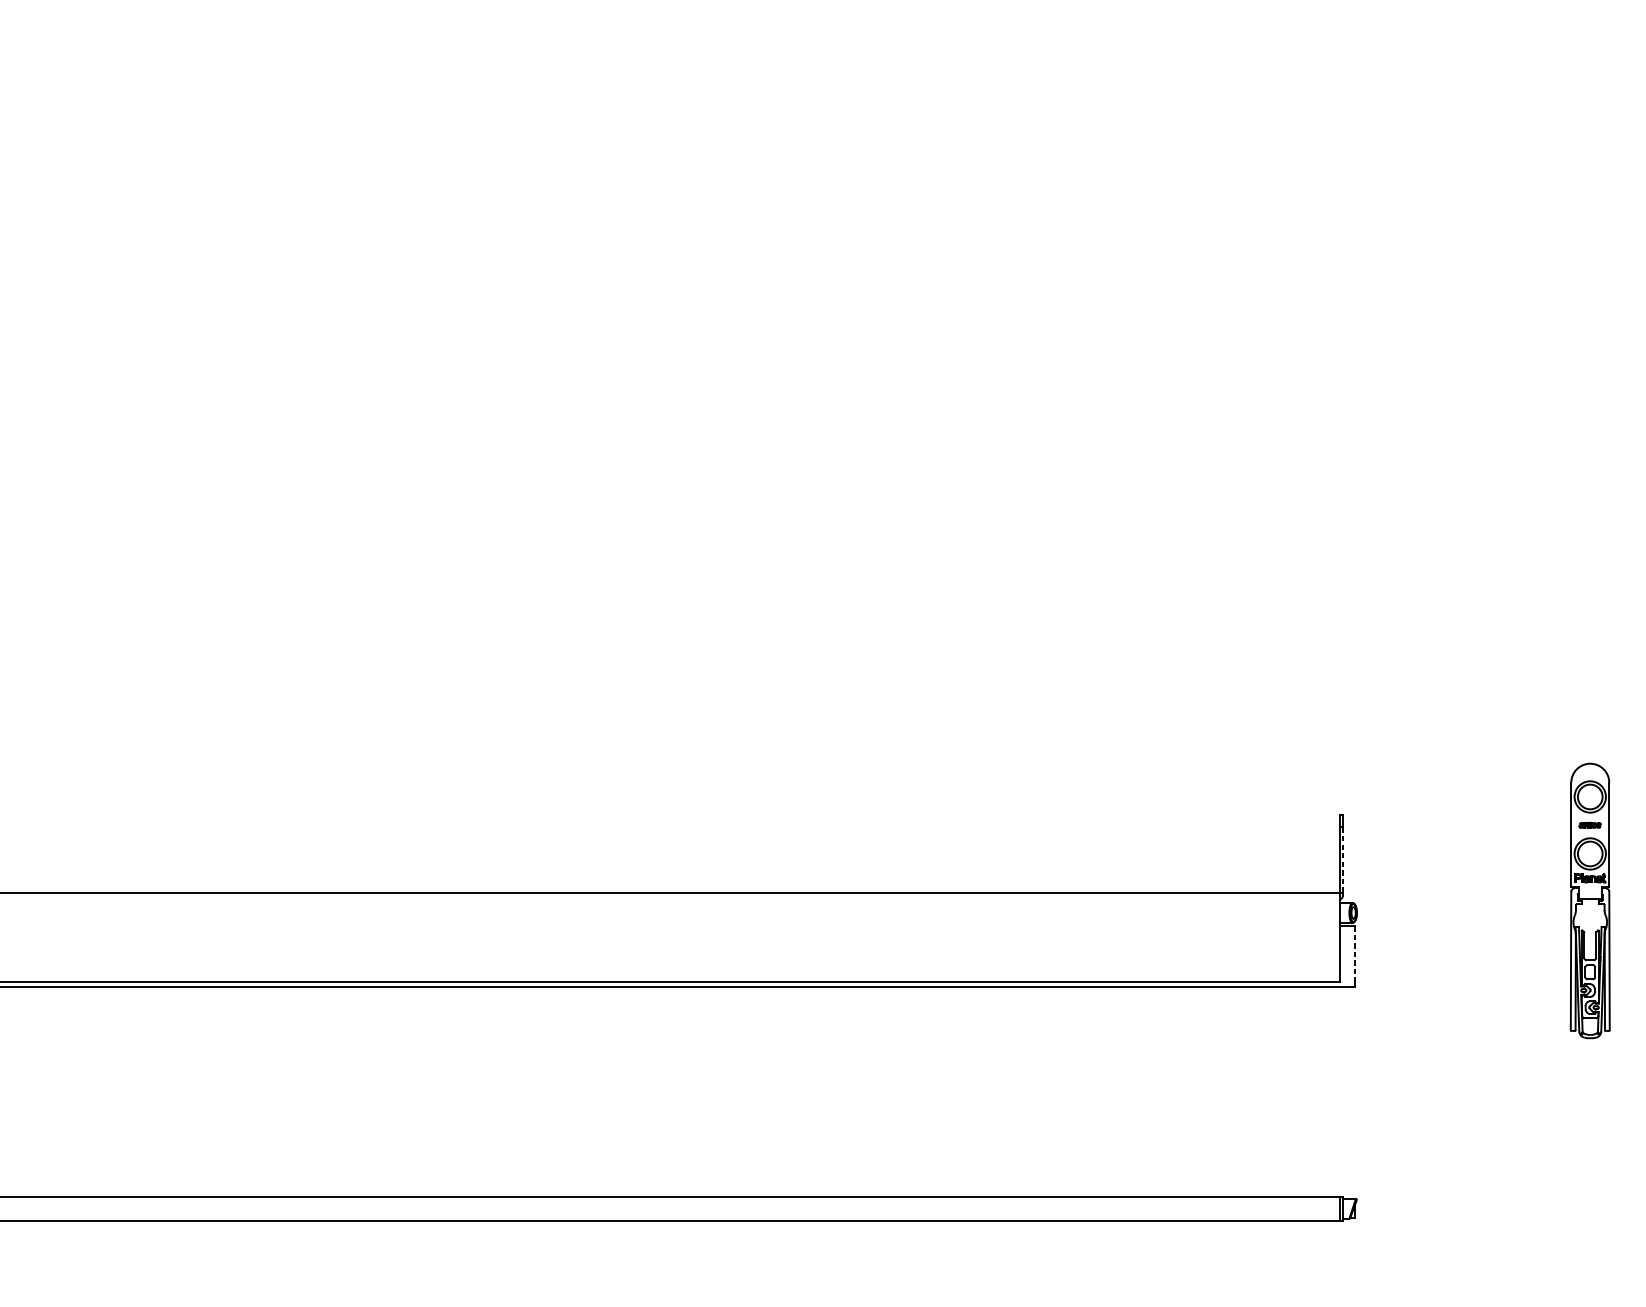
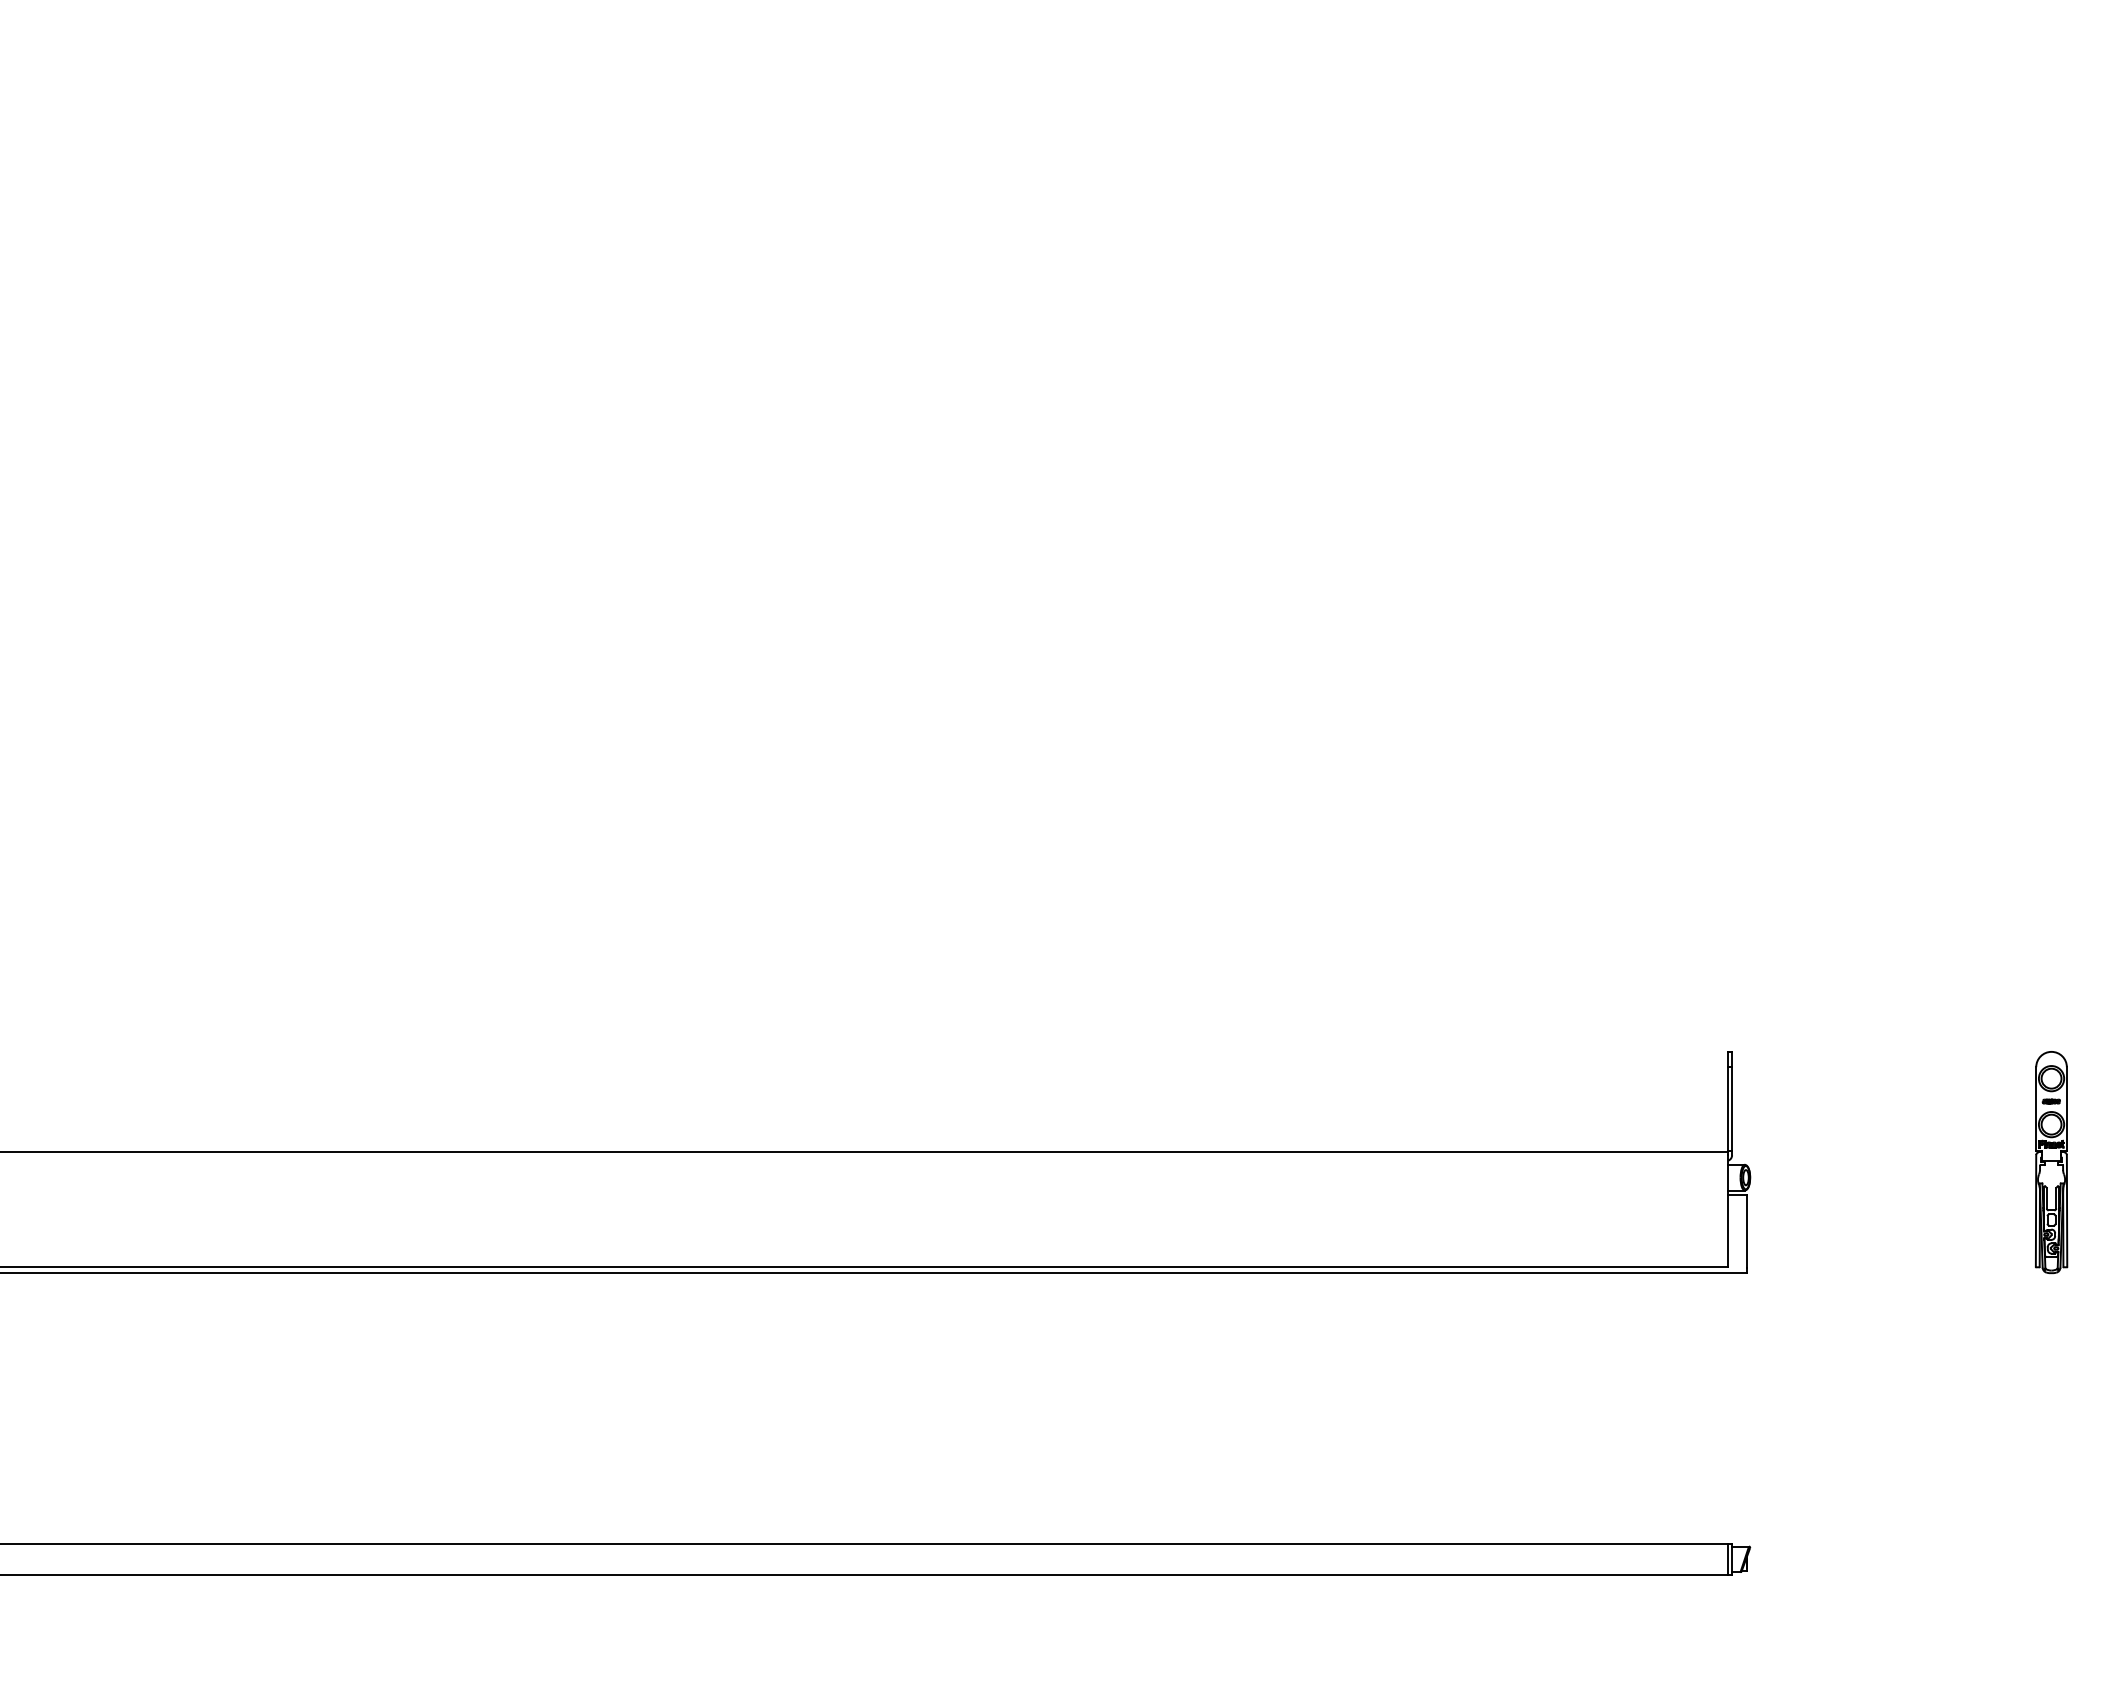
line: (1343, 859) -> (1732, 1108), dashed -> solid
part: (1590, 901) -> (2051, 1162), size x0.62
line: (1354, 954) -> (1747, 1231), dashed -> solid

